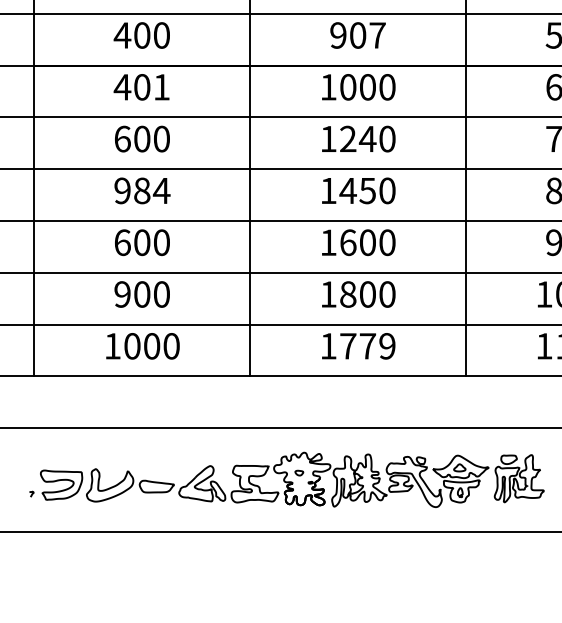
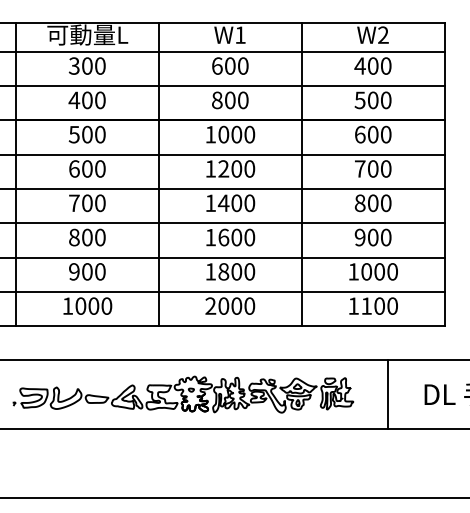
text: (358, 35) -> (230, 100), 907 -> 800
text: (140, 87) -> (86, 134), 401 -> 500
text: (367, 138) -> (236, 168), 1240 -> 1200
text: (367, 189) -> (236, 202), 1450 -> 1400
text: (142, 191) -> (87, 203), 984 -> 700
text: (122, 242) -> (74, 237), 600 -> 800
text: (358, 345) -> (230, 305), 1779 -> 2000

